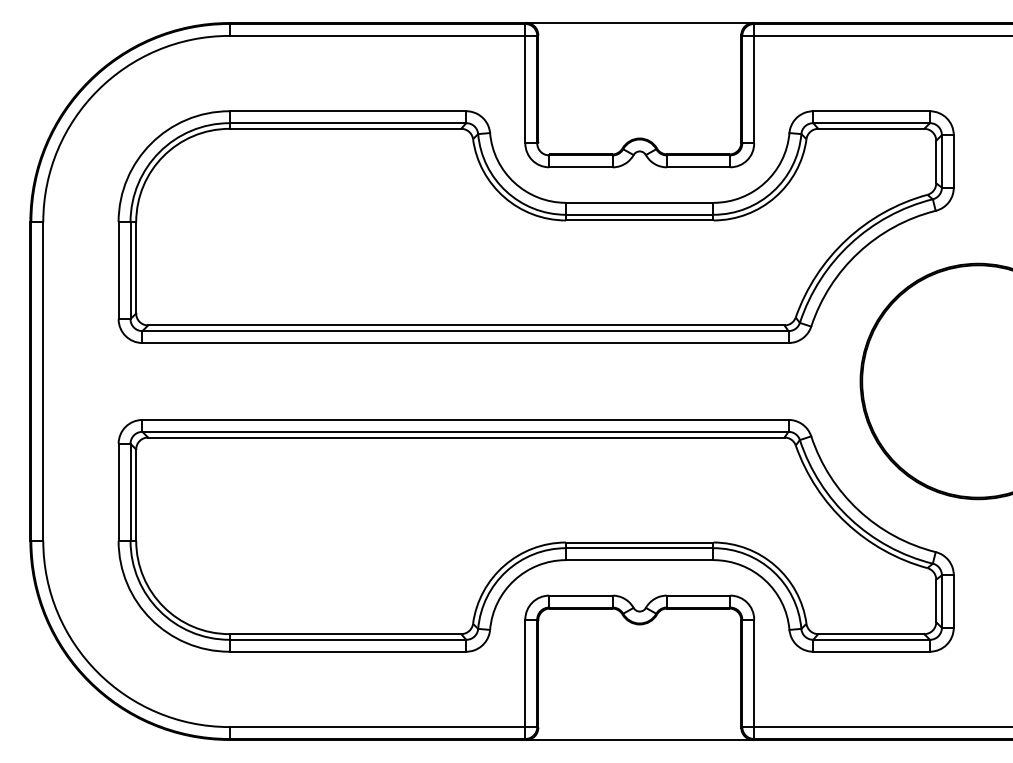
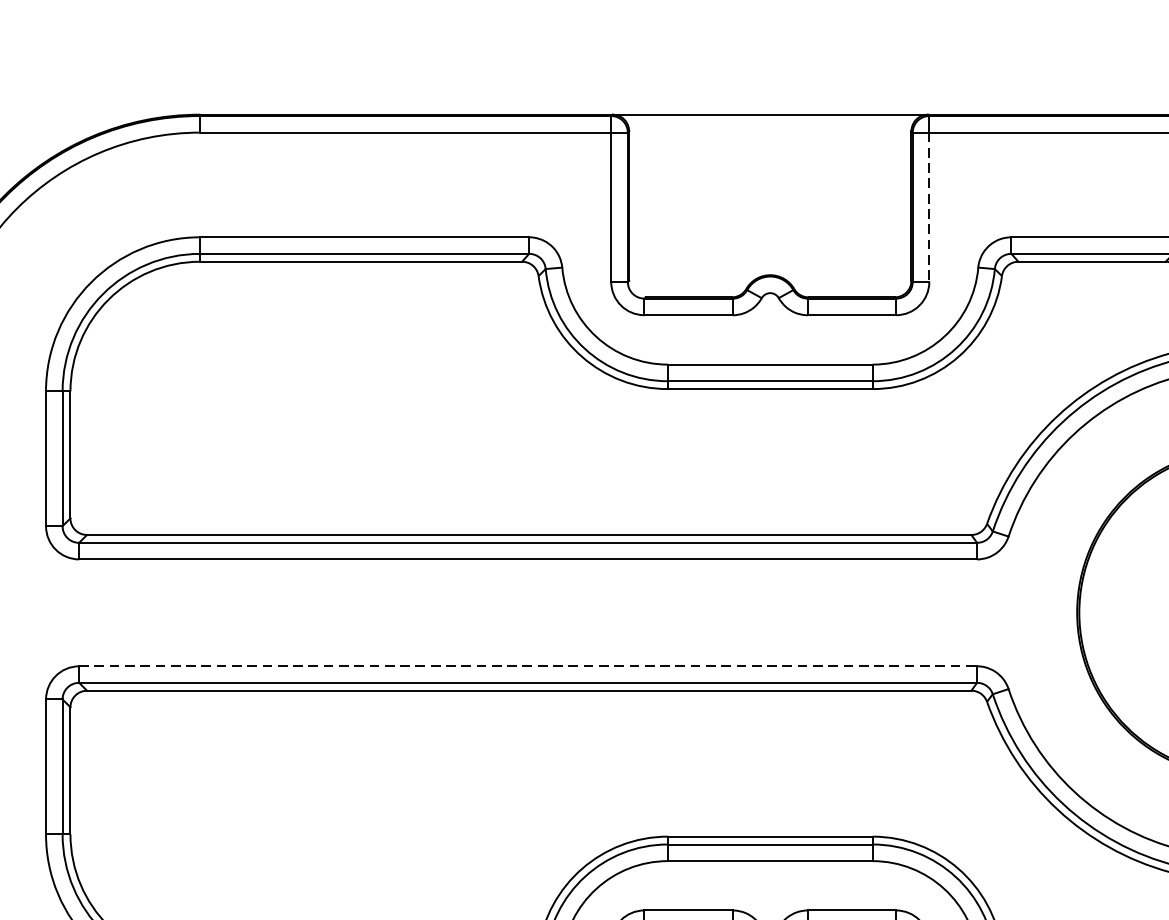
line: (754, 89) -> (929, 207), solid -> dashed
line: (466, 419) -> (529, 665), solid -> dashed

